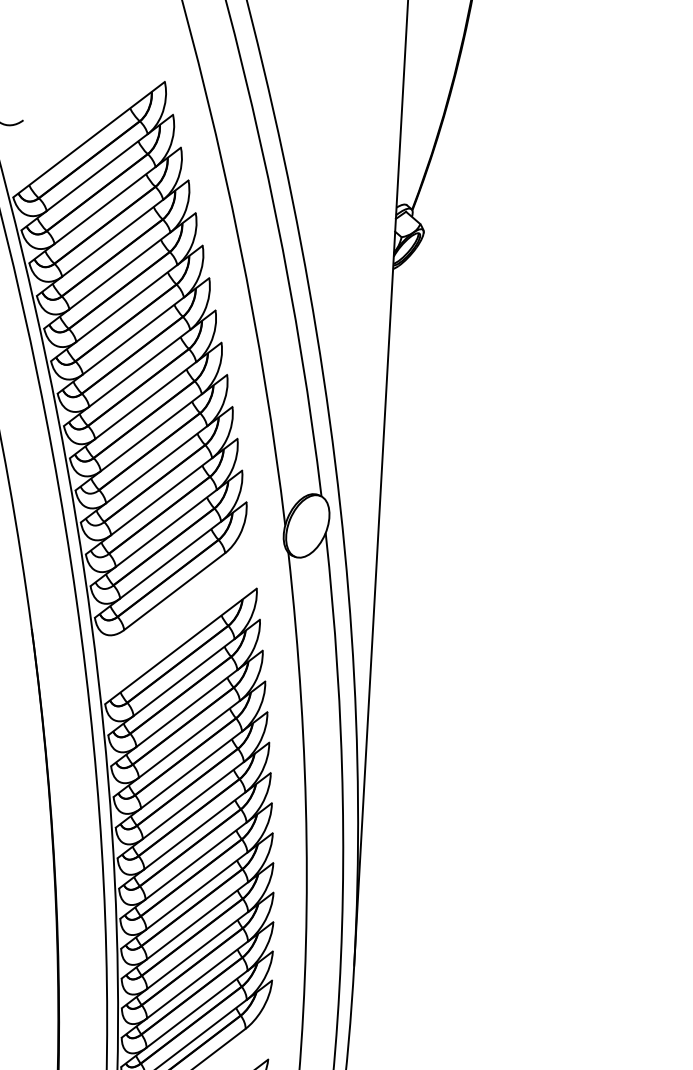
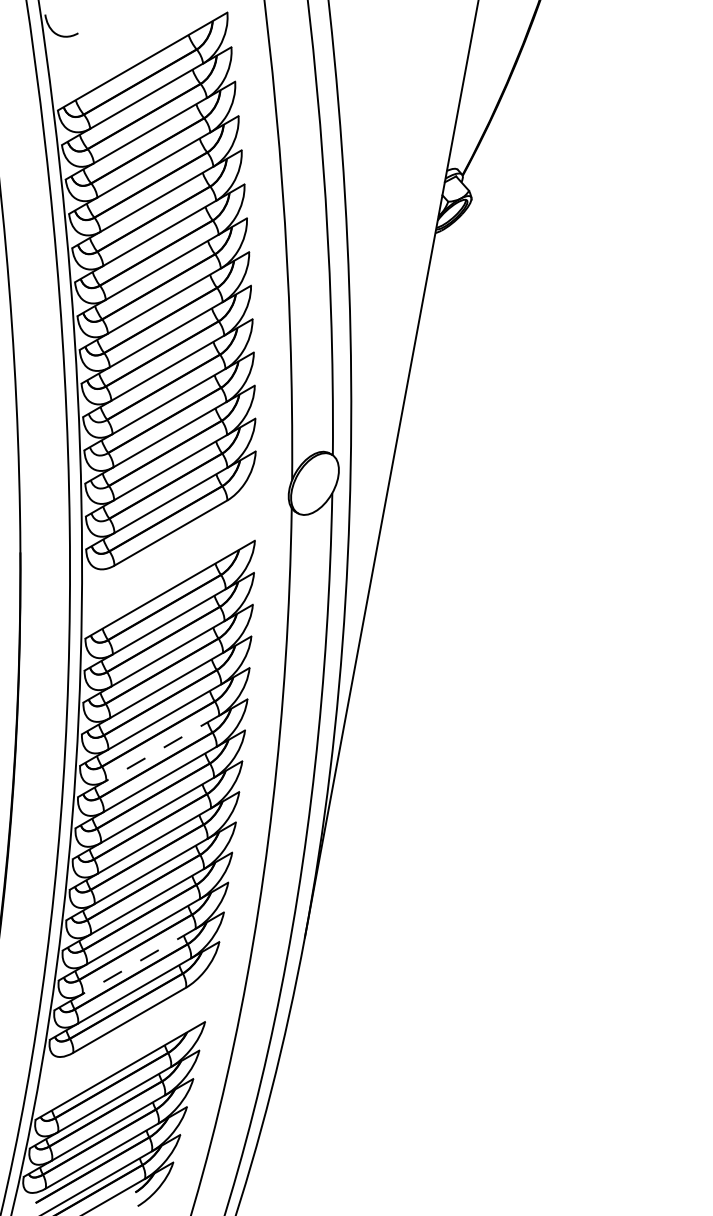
line: (193, 800) -> (162, 748), solid -> dashed
line: (196, 1009) -> (138, 961), solid -> dashed

